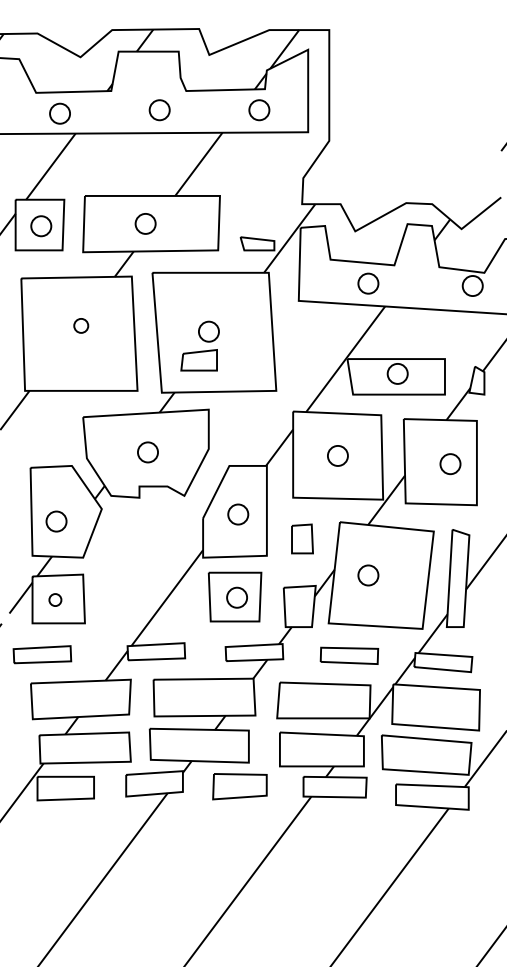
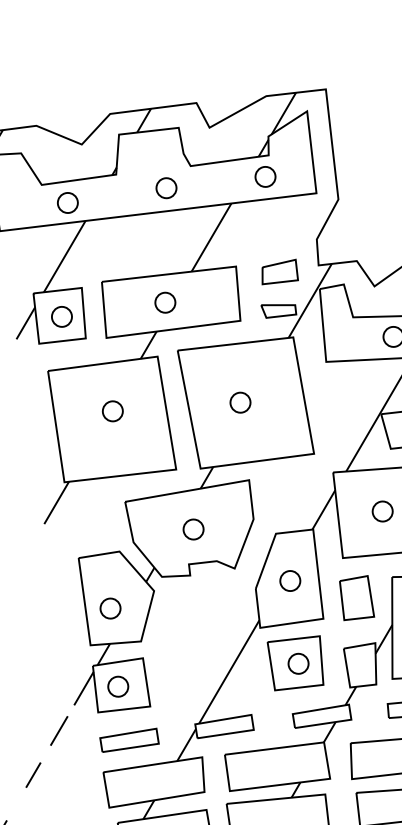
circle: (81, 325) -> (113, 410), size x1.43
part: (198, 360) -> (278, 272), moved
part: (302, 538) -> (356, 597), size x1.43
circle: (55, 599) -> (118, 686), size x1.67
part: (42, 654) -> (129, 740), moved

